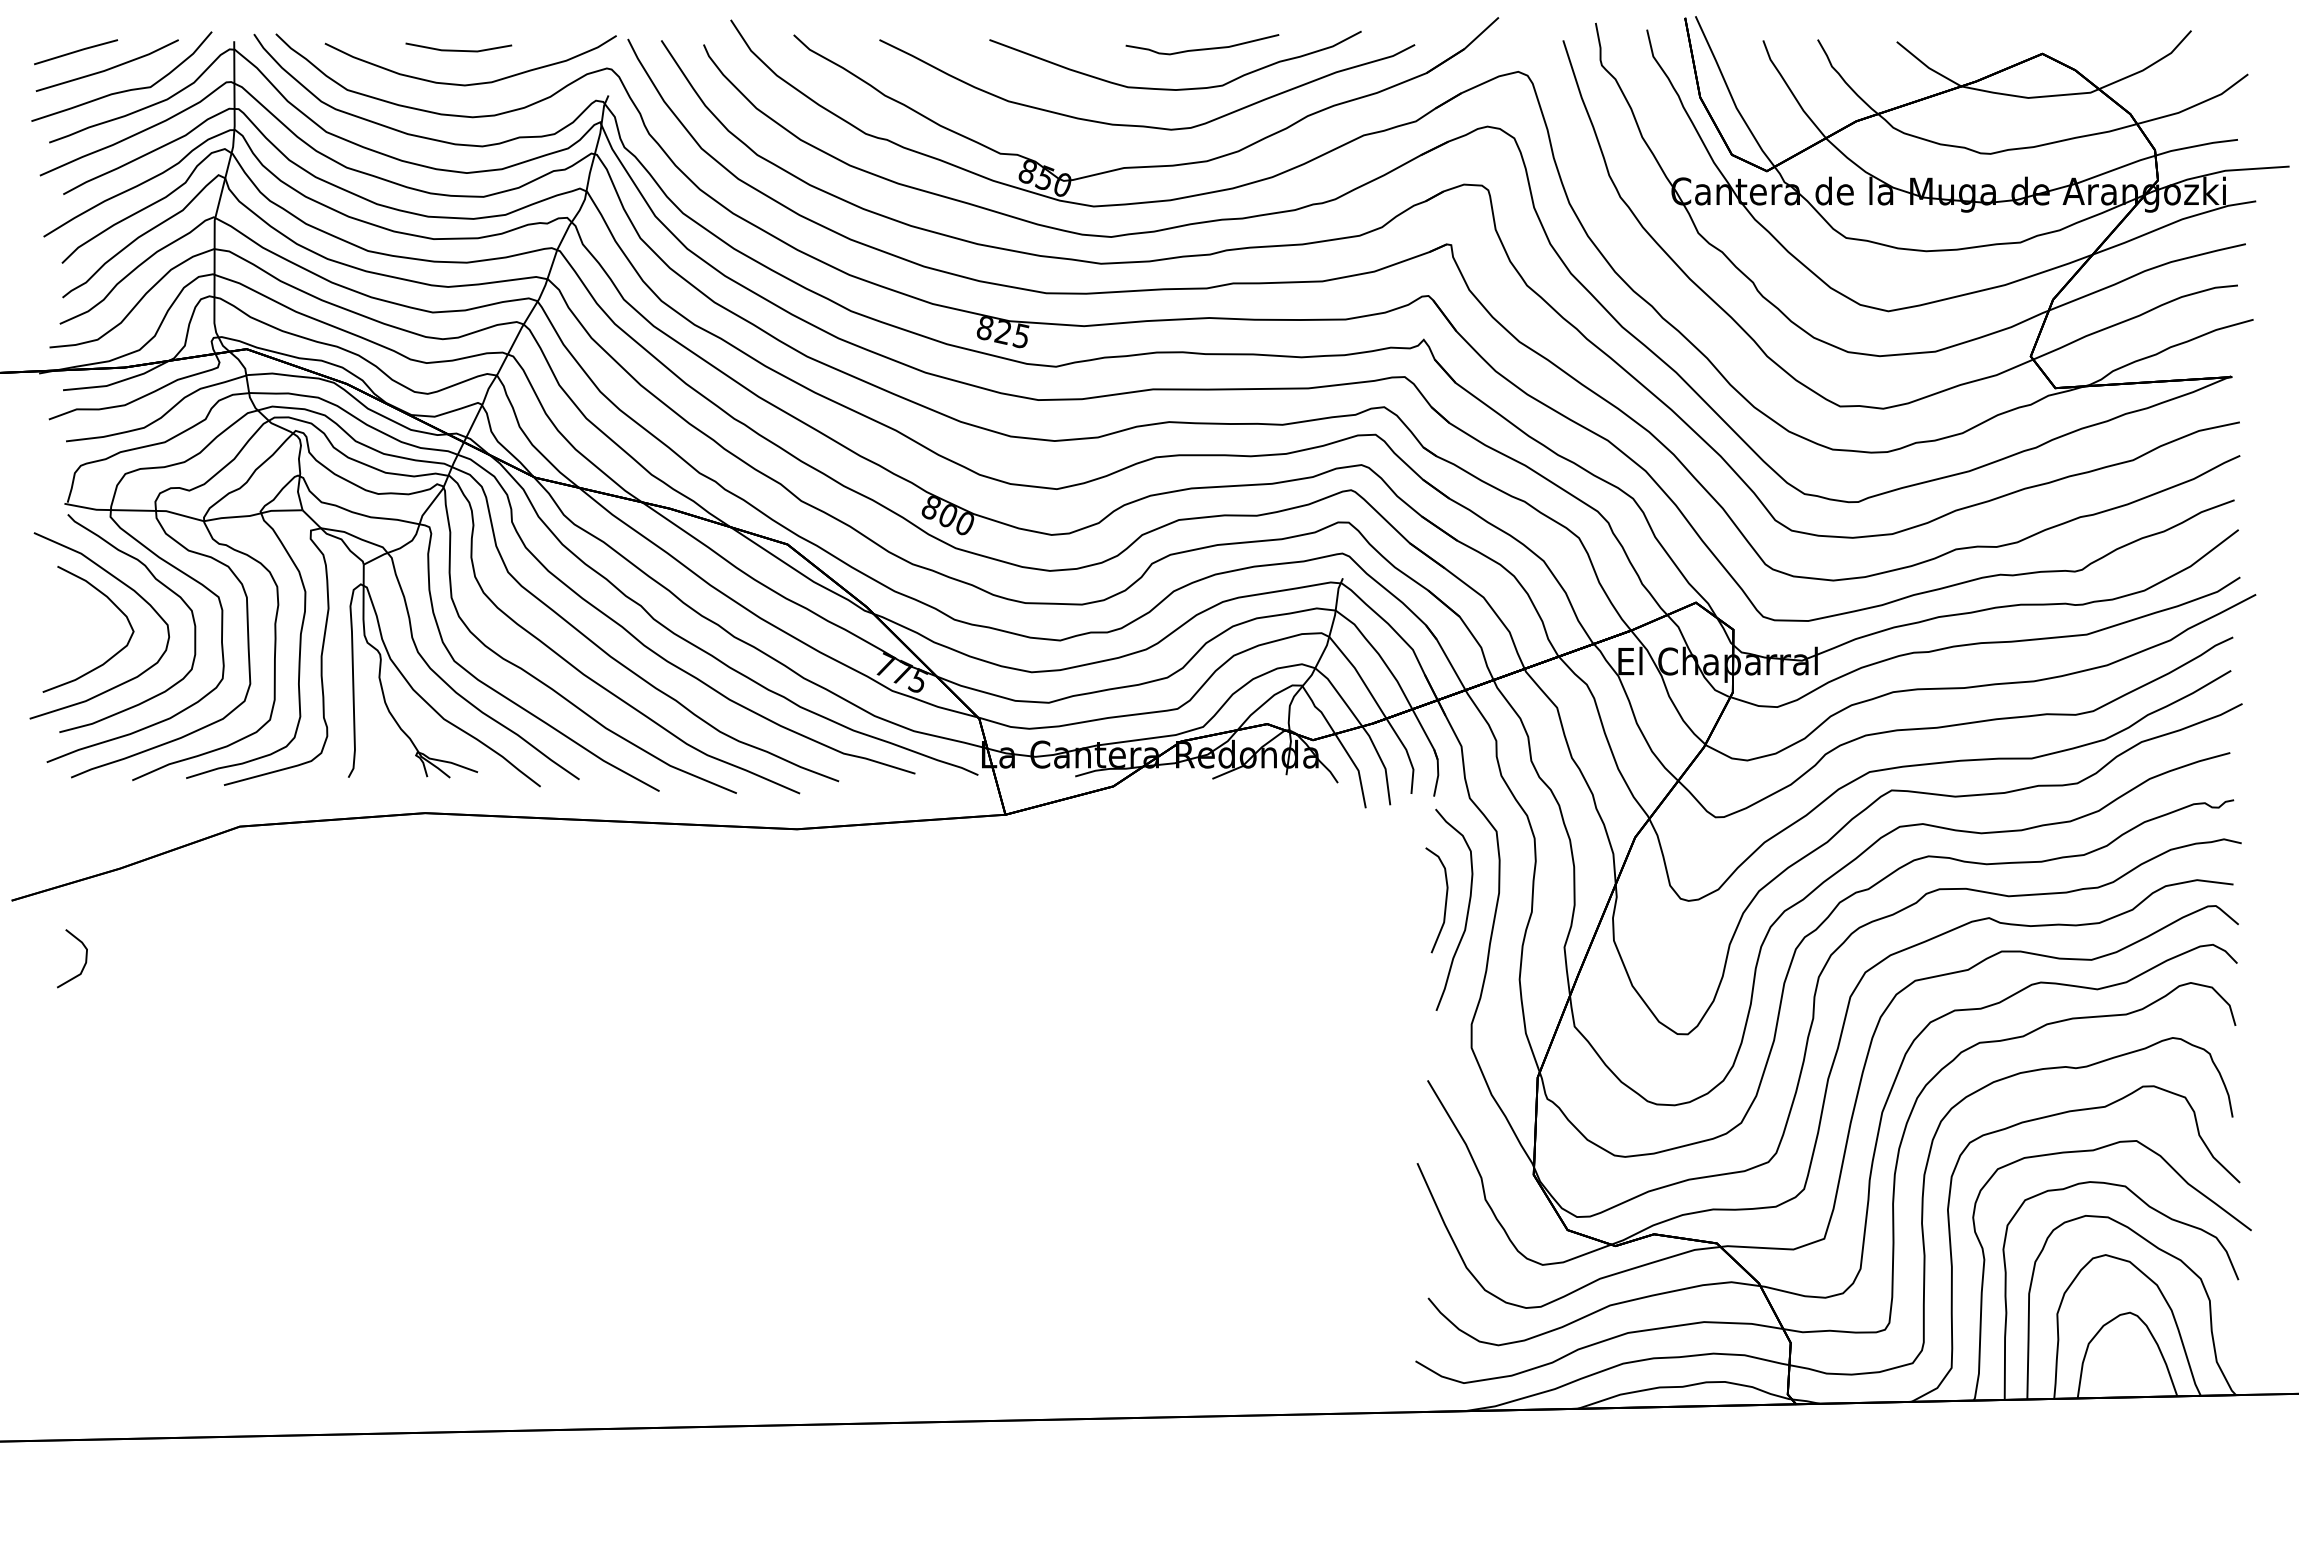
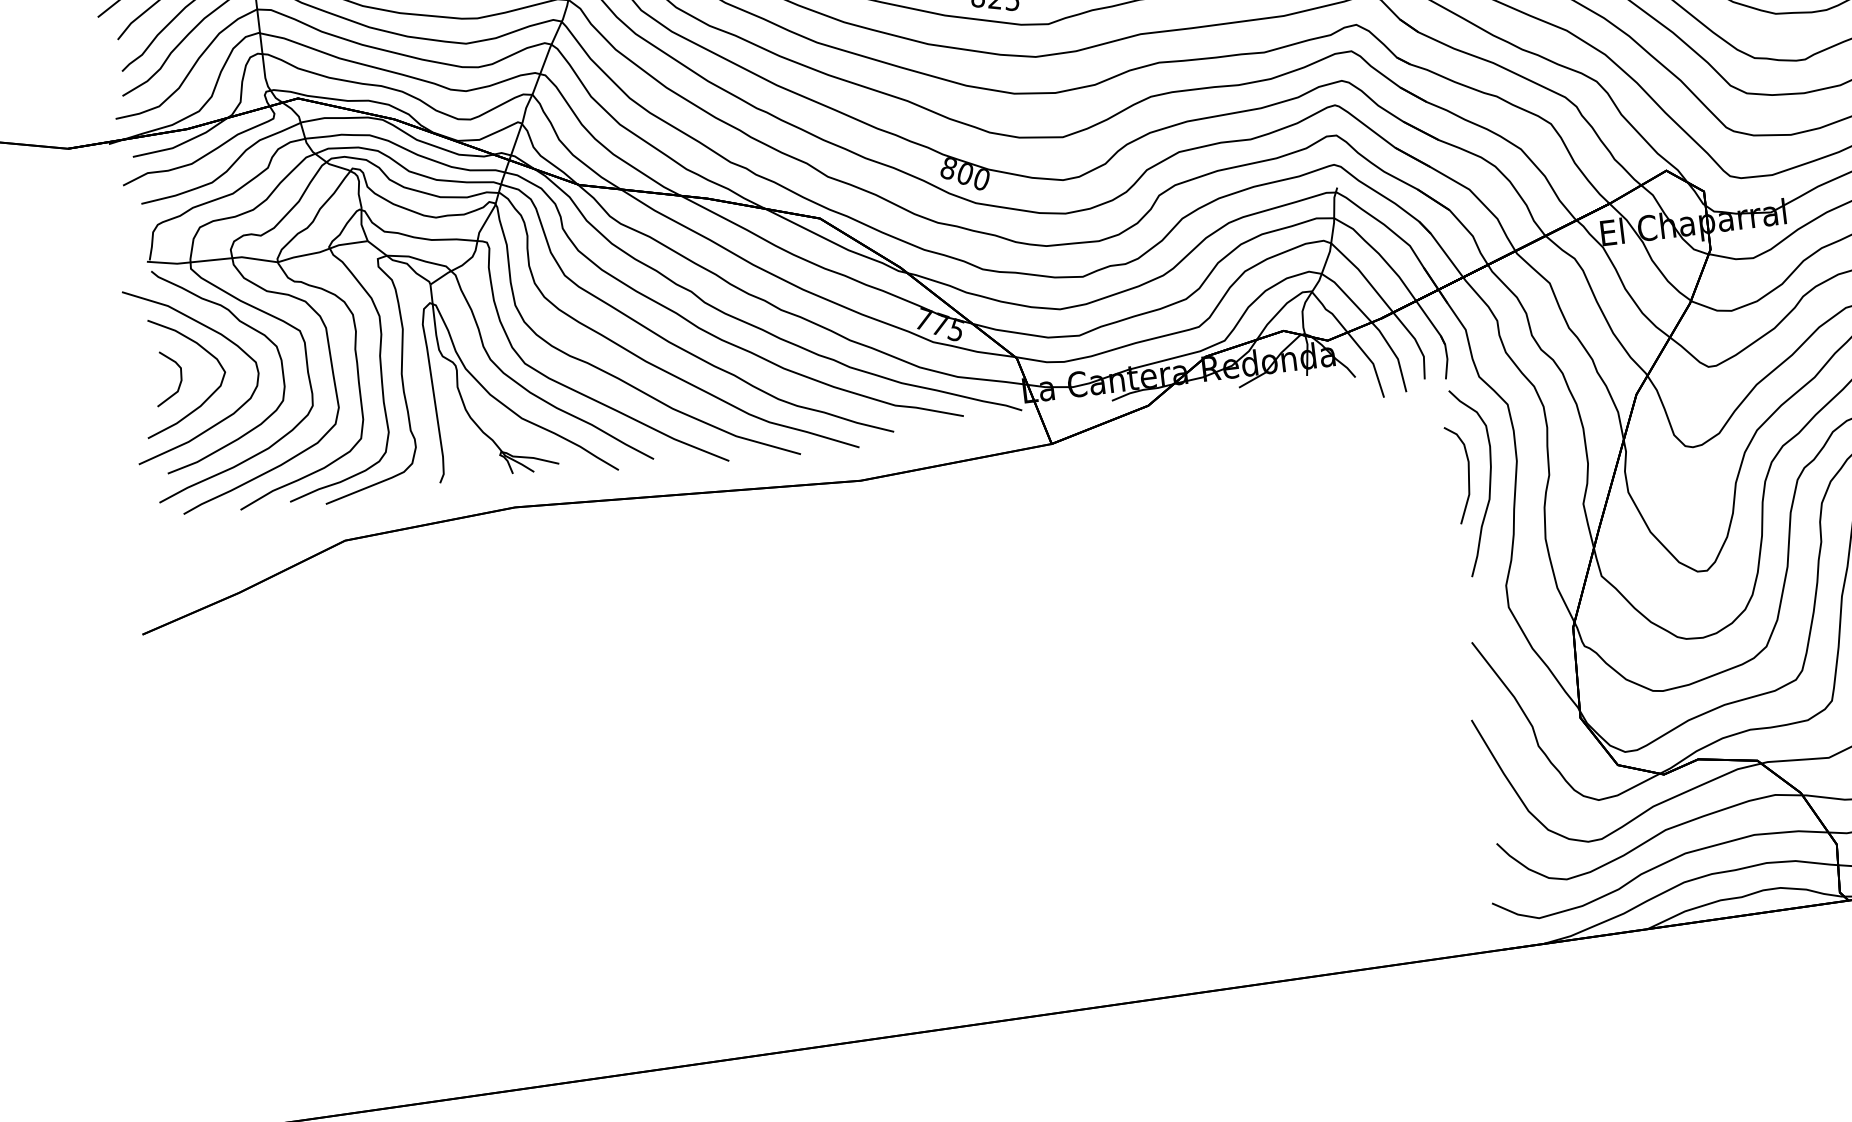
curve: (85, 958) -> (180, 376), moved

